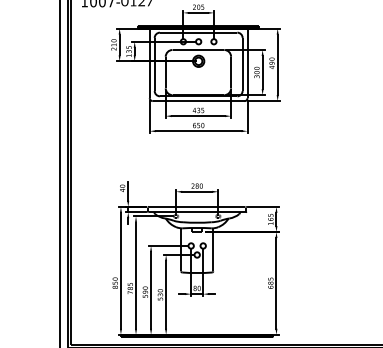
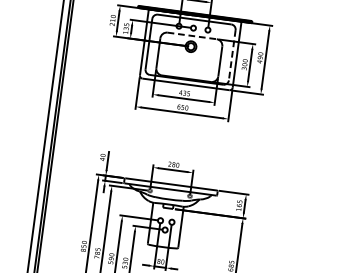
line: (198, 50) -> (192, 36), solid -> dashed
line: (242, 64) -> (232, 55), solid -> dashed

